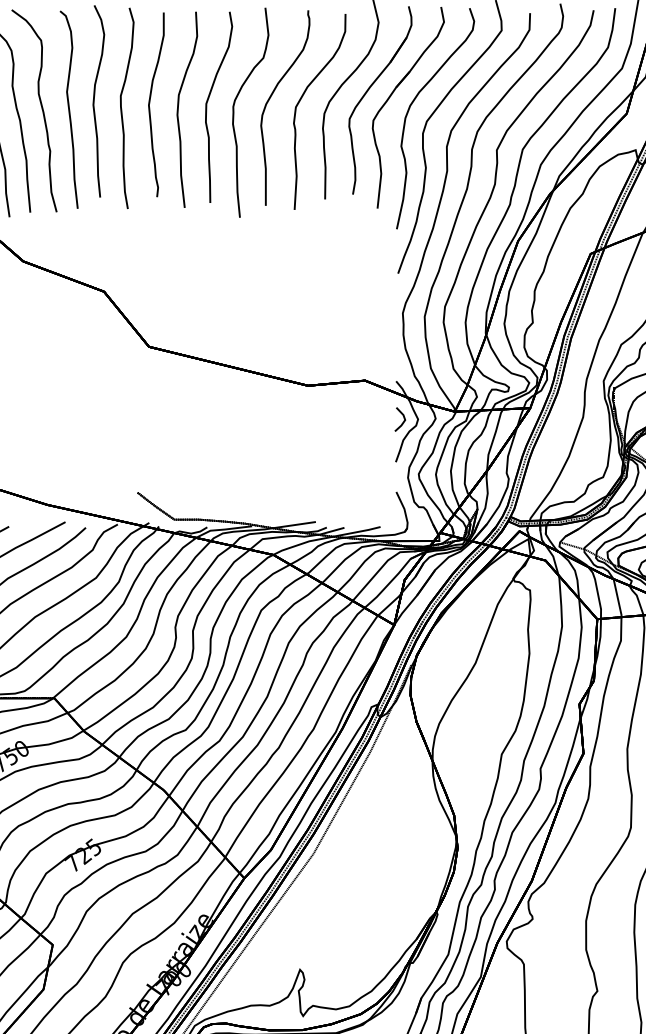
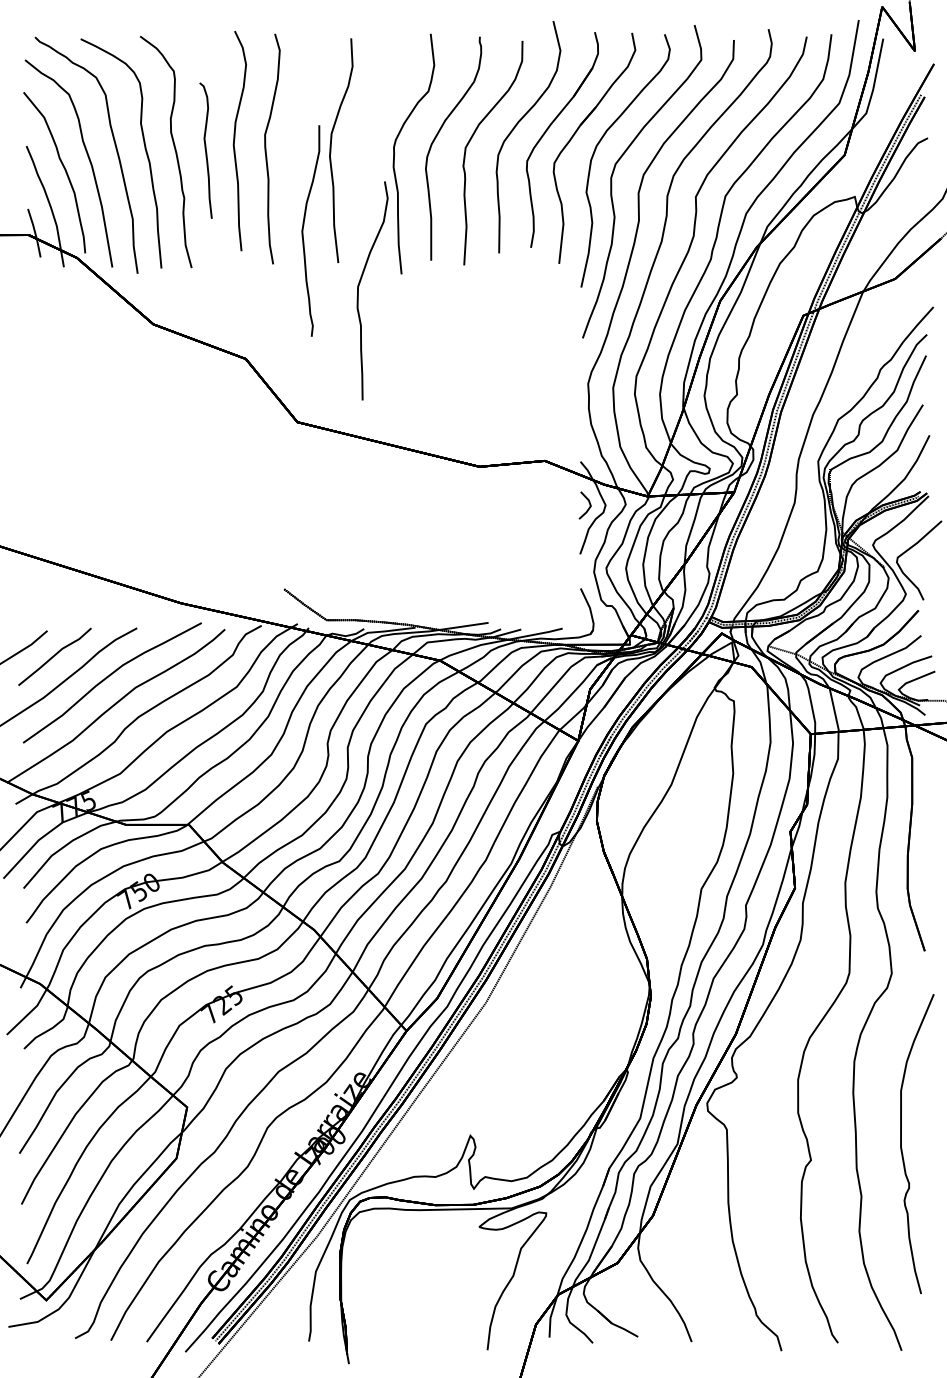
part: (207, 103) -> (359, 286), moved
part: (149, 104) -> (303, 230), moved
part: (68, 109) -> (205, 150), size x0.6

